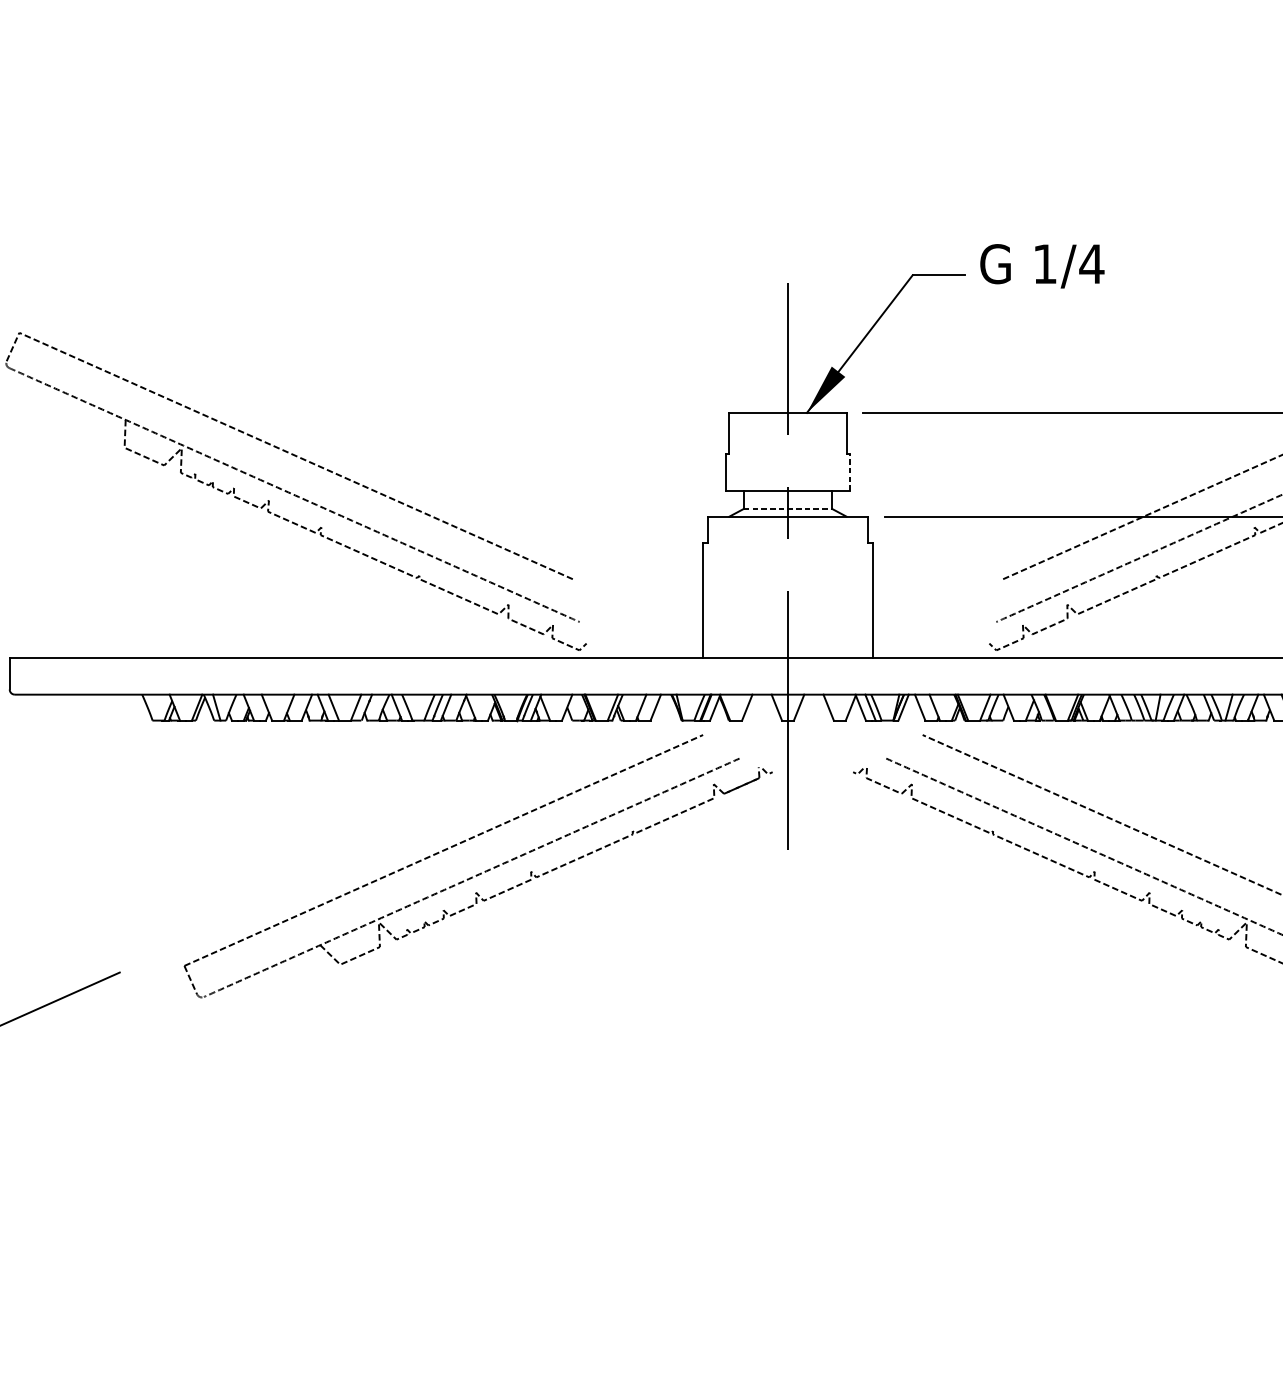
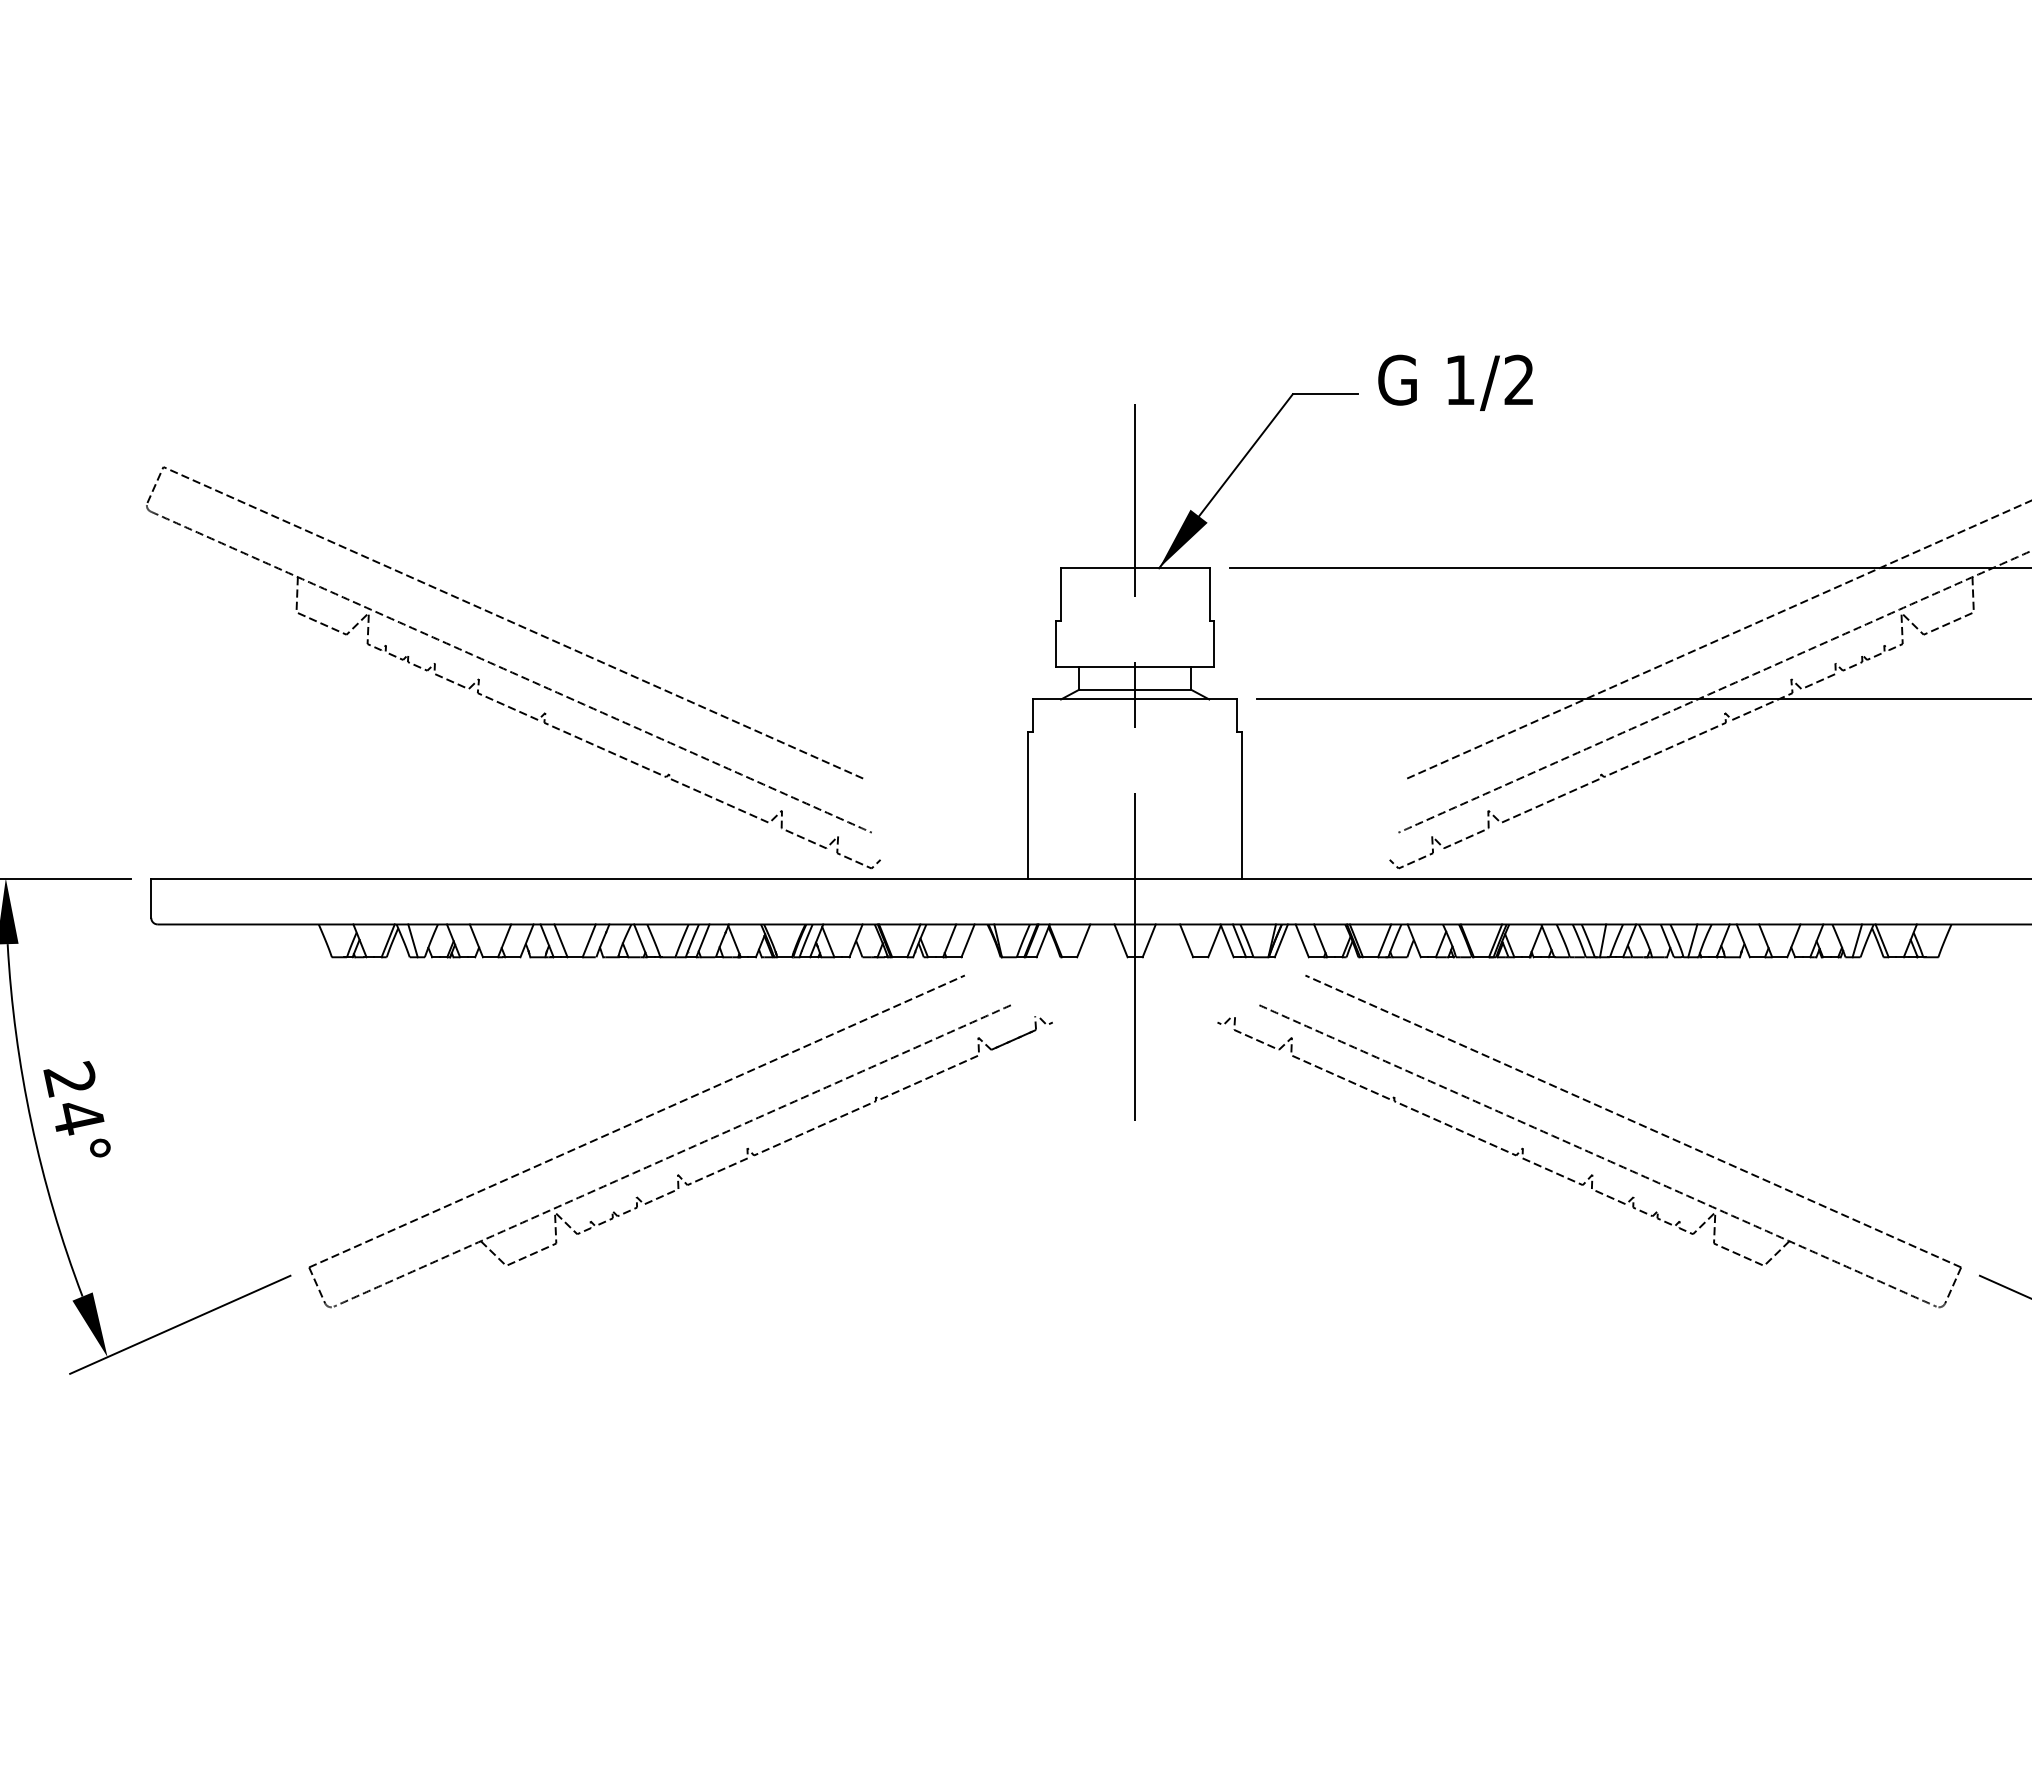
text: (1091, 263) -> (1519, 379), 1/4 -> 1/2
line: (849, 472) -> (1213, 643), dashed -> solid
line: (788, 508) -> (1135, 689), dashed -> solid
part: (481, 872) -> (684, 1149), moved

